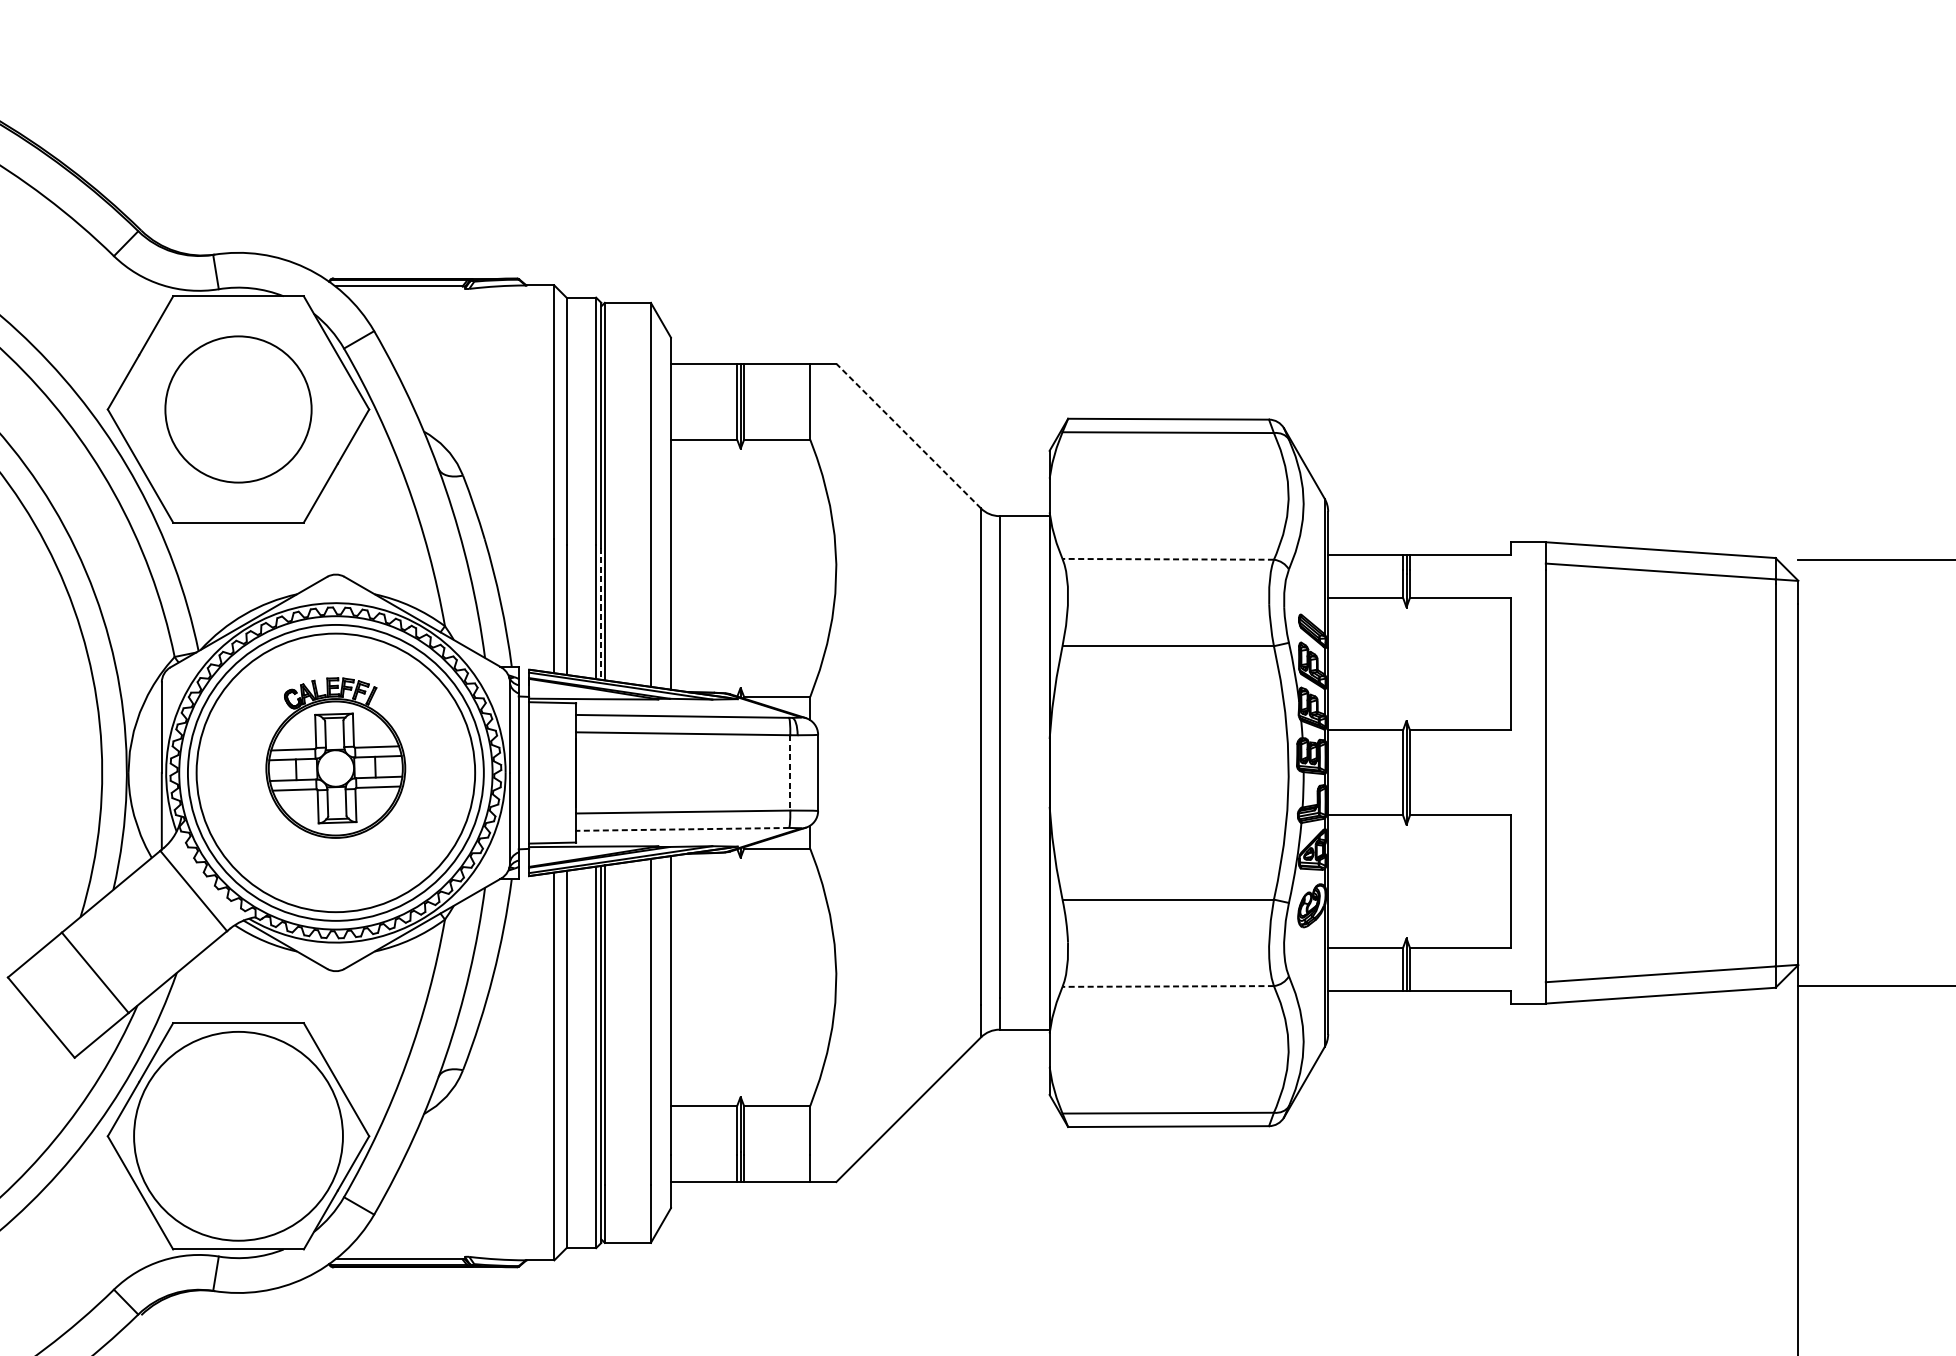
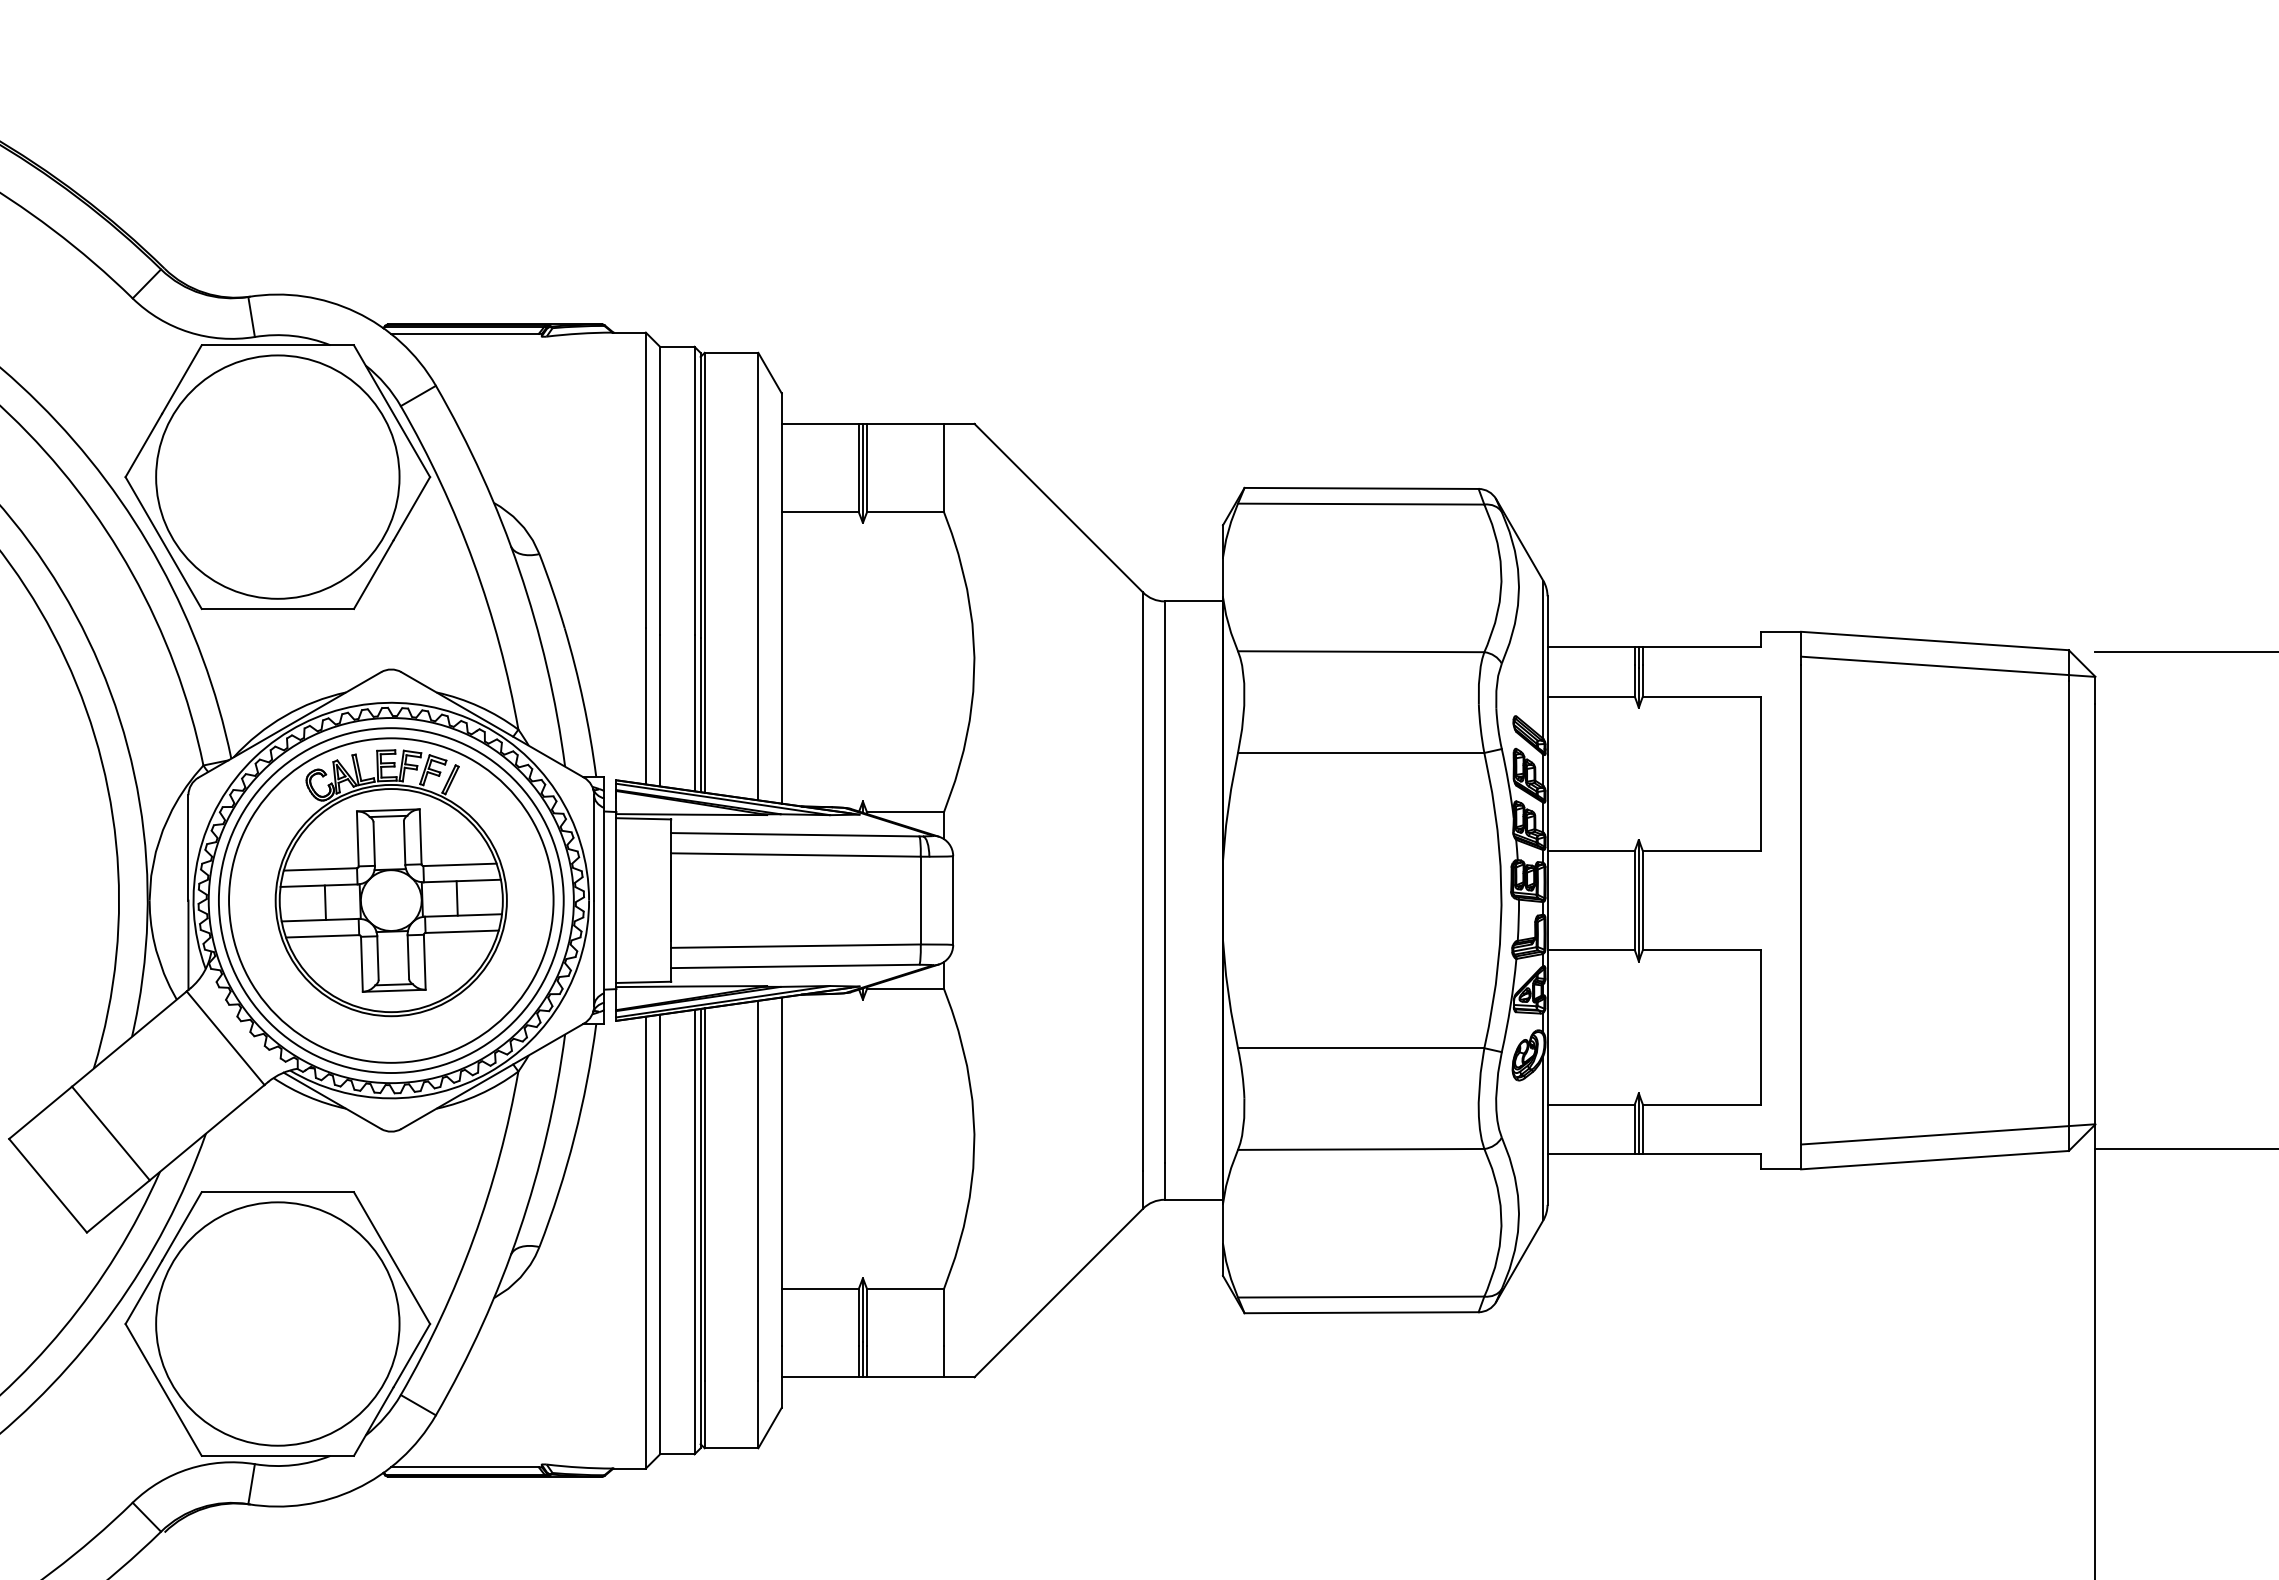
circle: (238, 408) -> (277, 476), size x1.43
line: (908, 435) -> (1058, 507), dashed -> solid
line: (1167, 559) -> (1360, 651), dashed -> solid
line: (601, 614) -> (700, 715), dashed -> solid
part: (335, 758) -> (390, 883), size x1.43
line: (790, 772) -> (920, 900), dashed -> solid
line: (681, 829) -> (794, 966), dashed -> solid
line: (1167, 986) -> (1360, 1149), dashed -> solid

